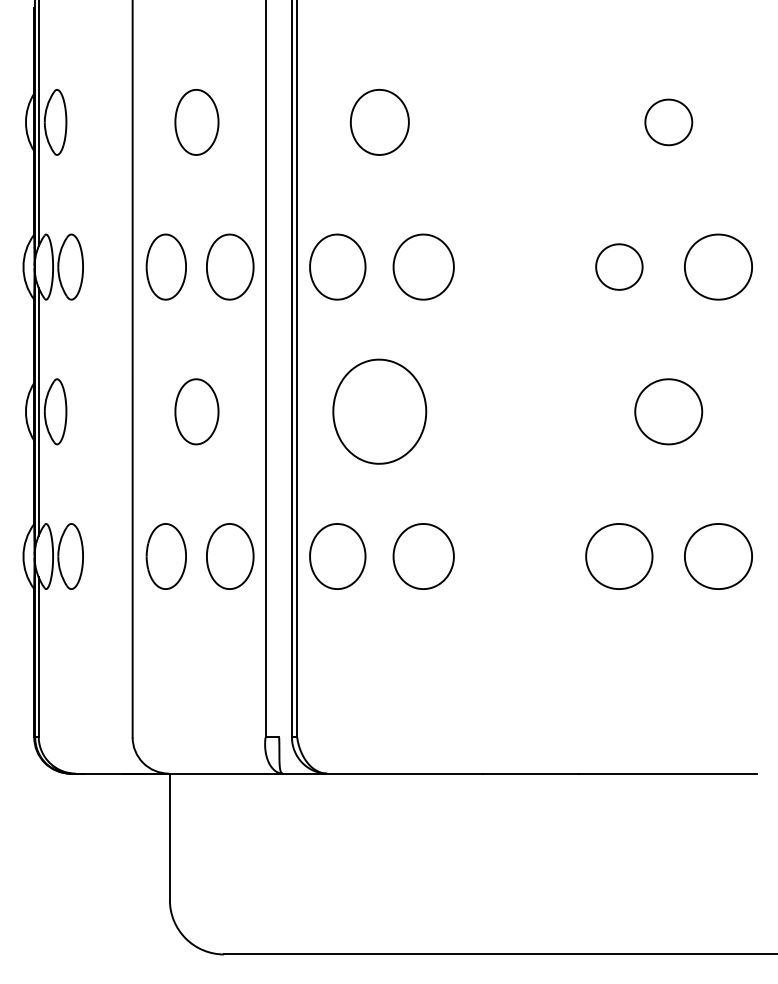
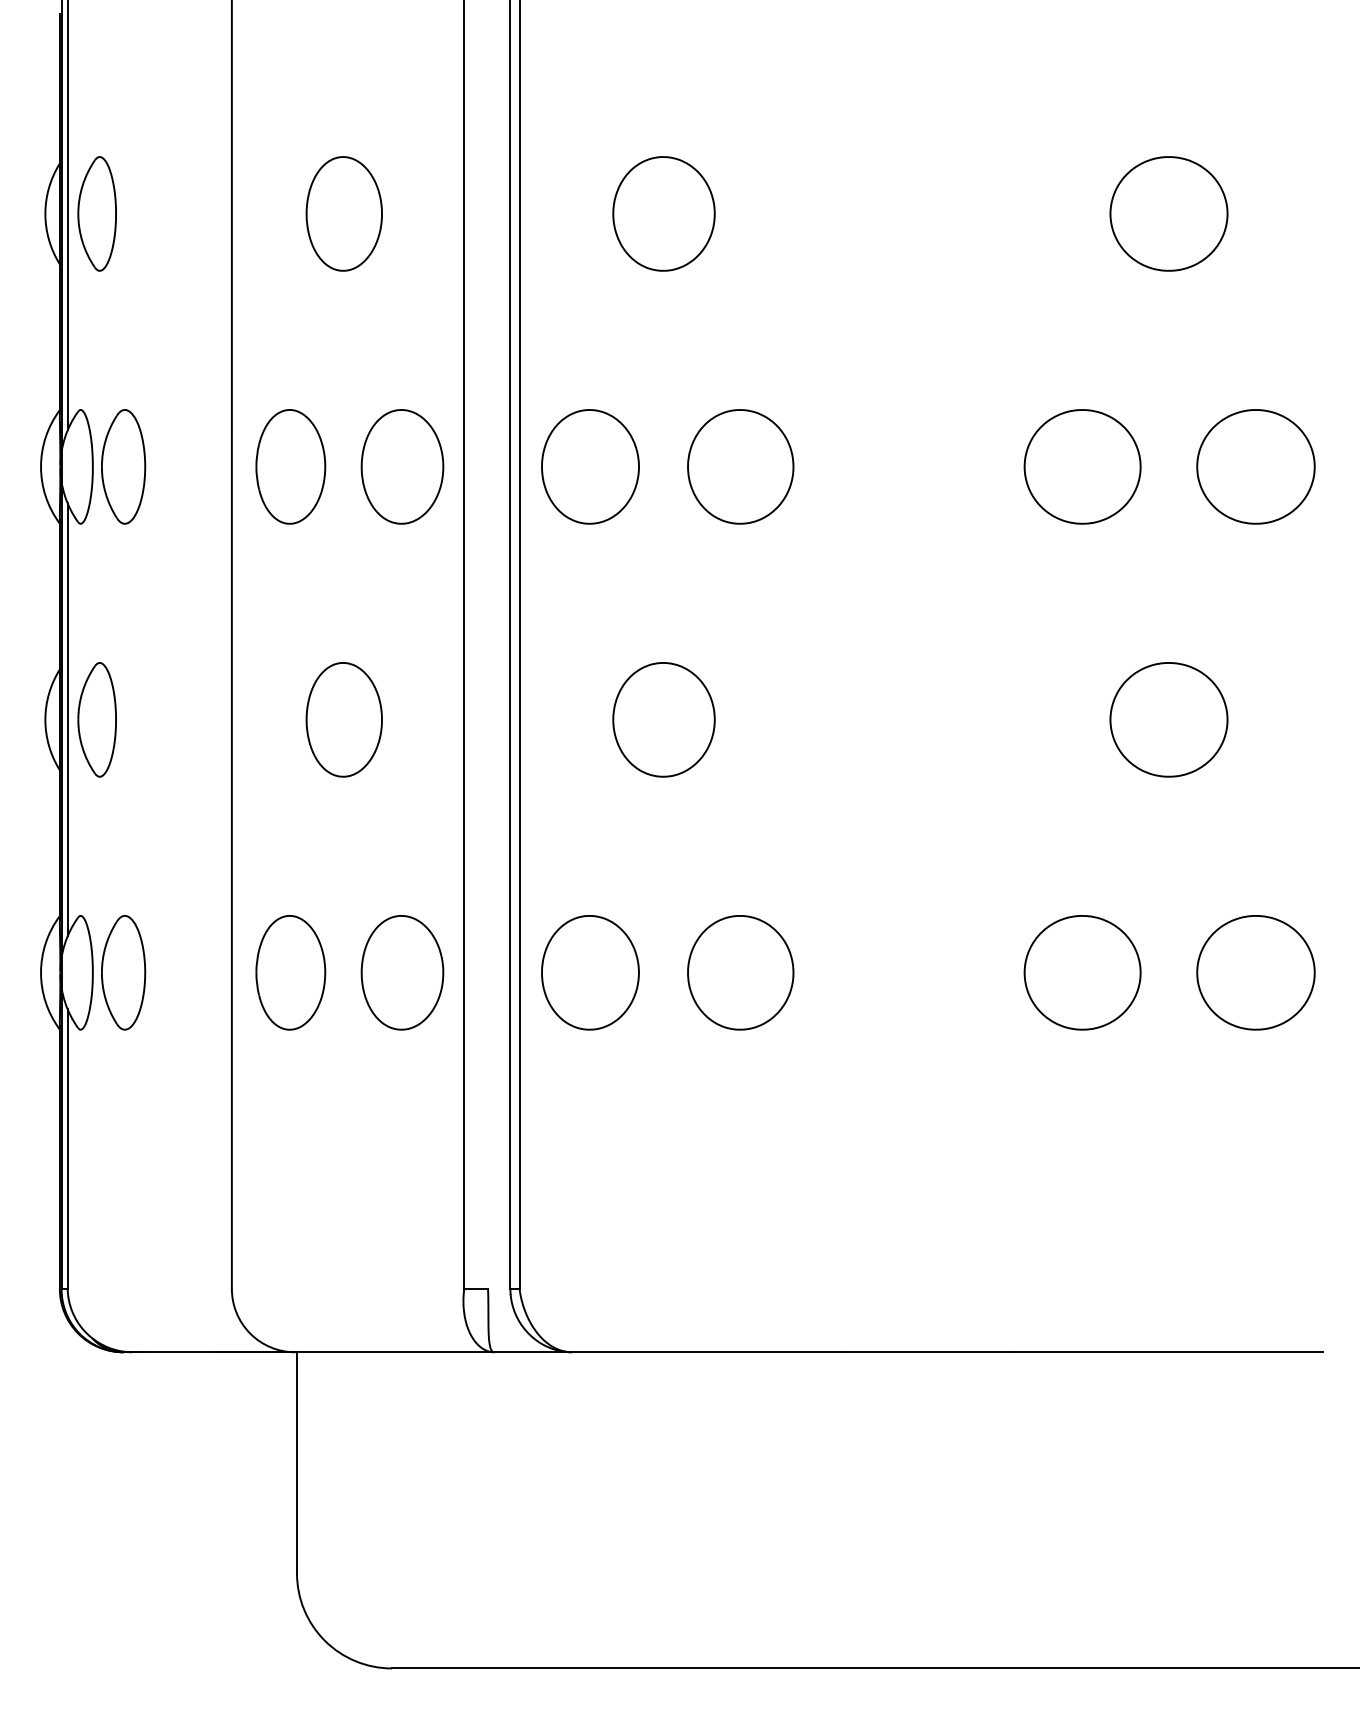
part: (668, 122) -> (1168, 214), size x1.43
part: (619, 266) -> (1082, 465), size x1.43
part: (379, 411) -> (663, 719), size x0.62

